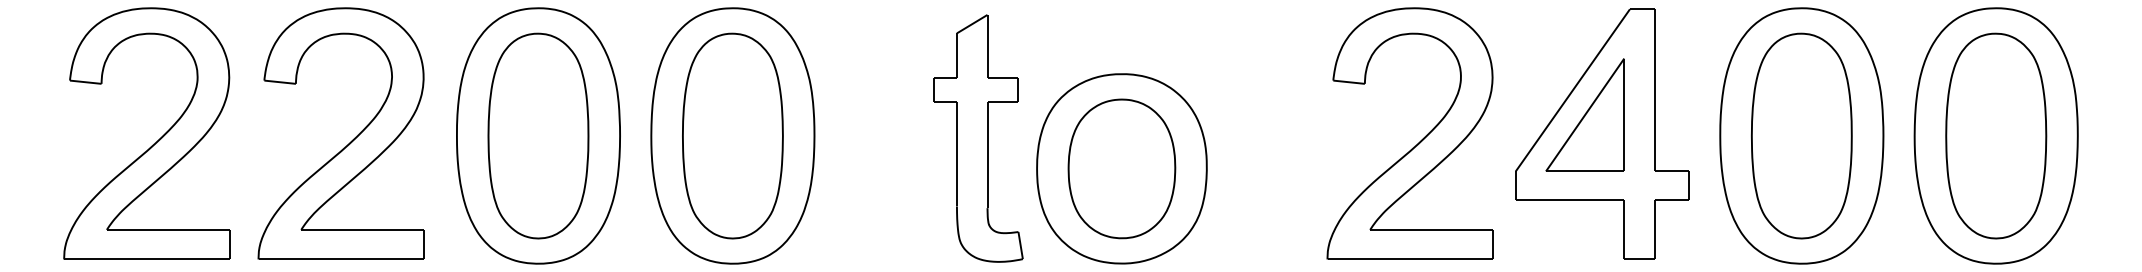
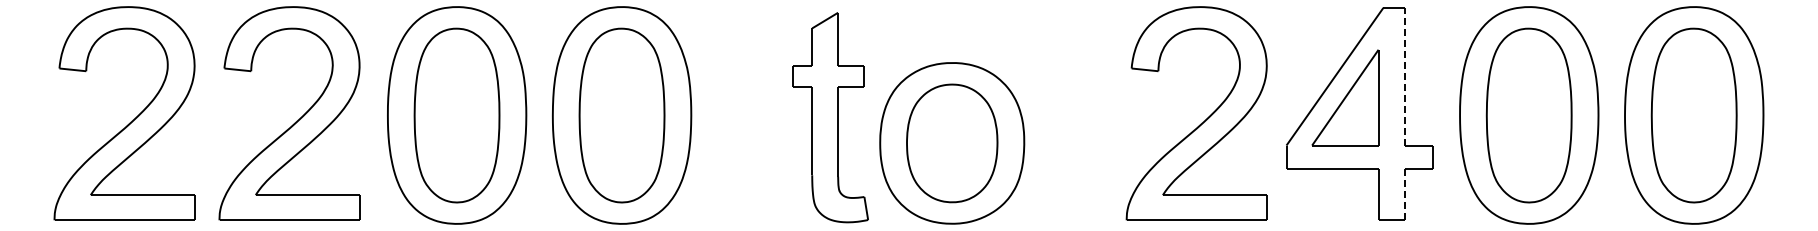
line: (1654, 90) -> (1404, 76), solid -> dashed
line: (1654, 229) -> (1404, 194), solid -> dashed

